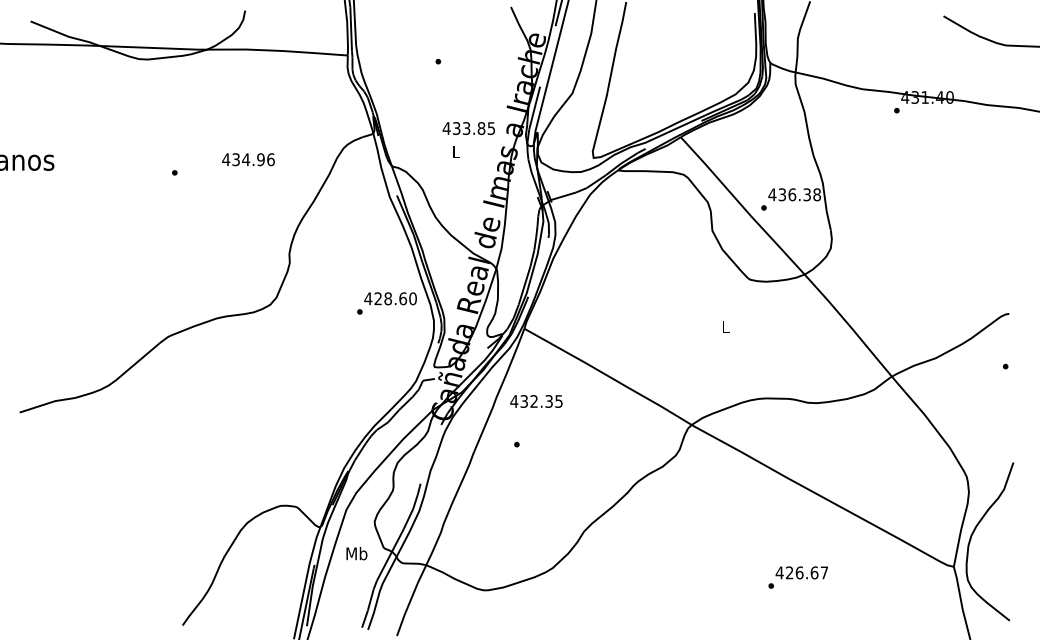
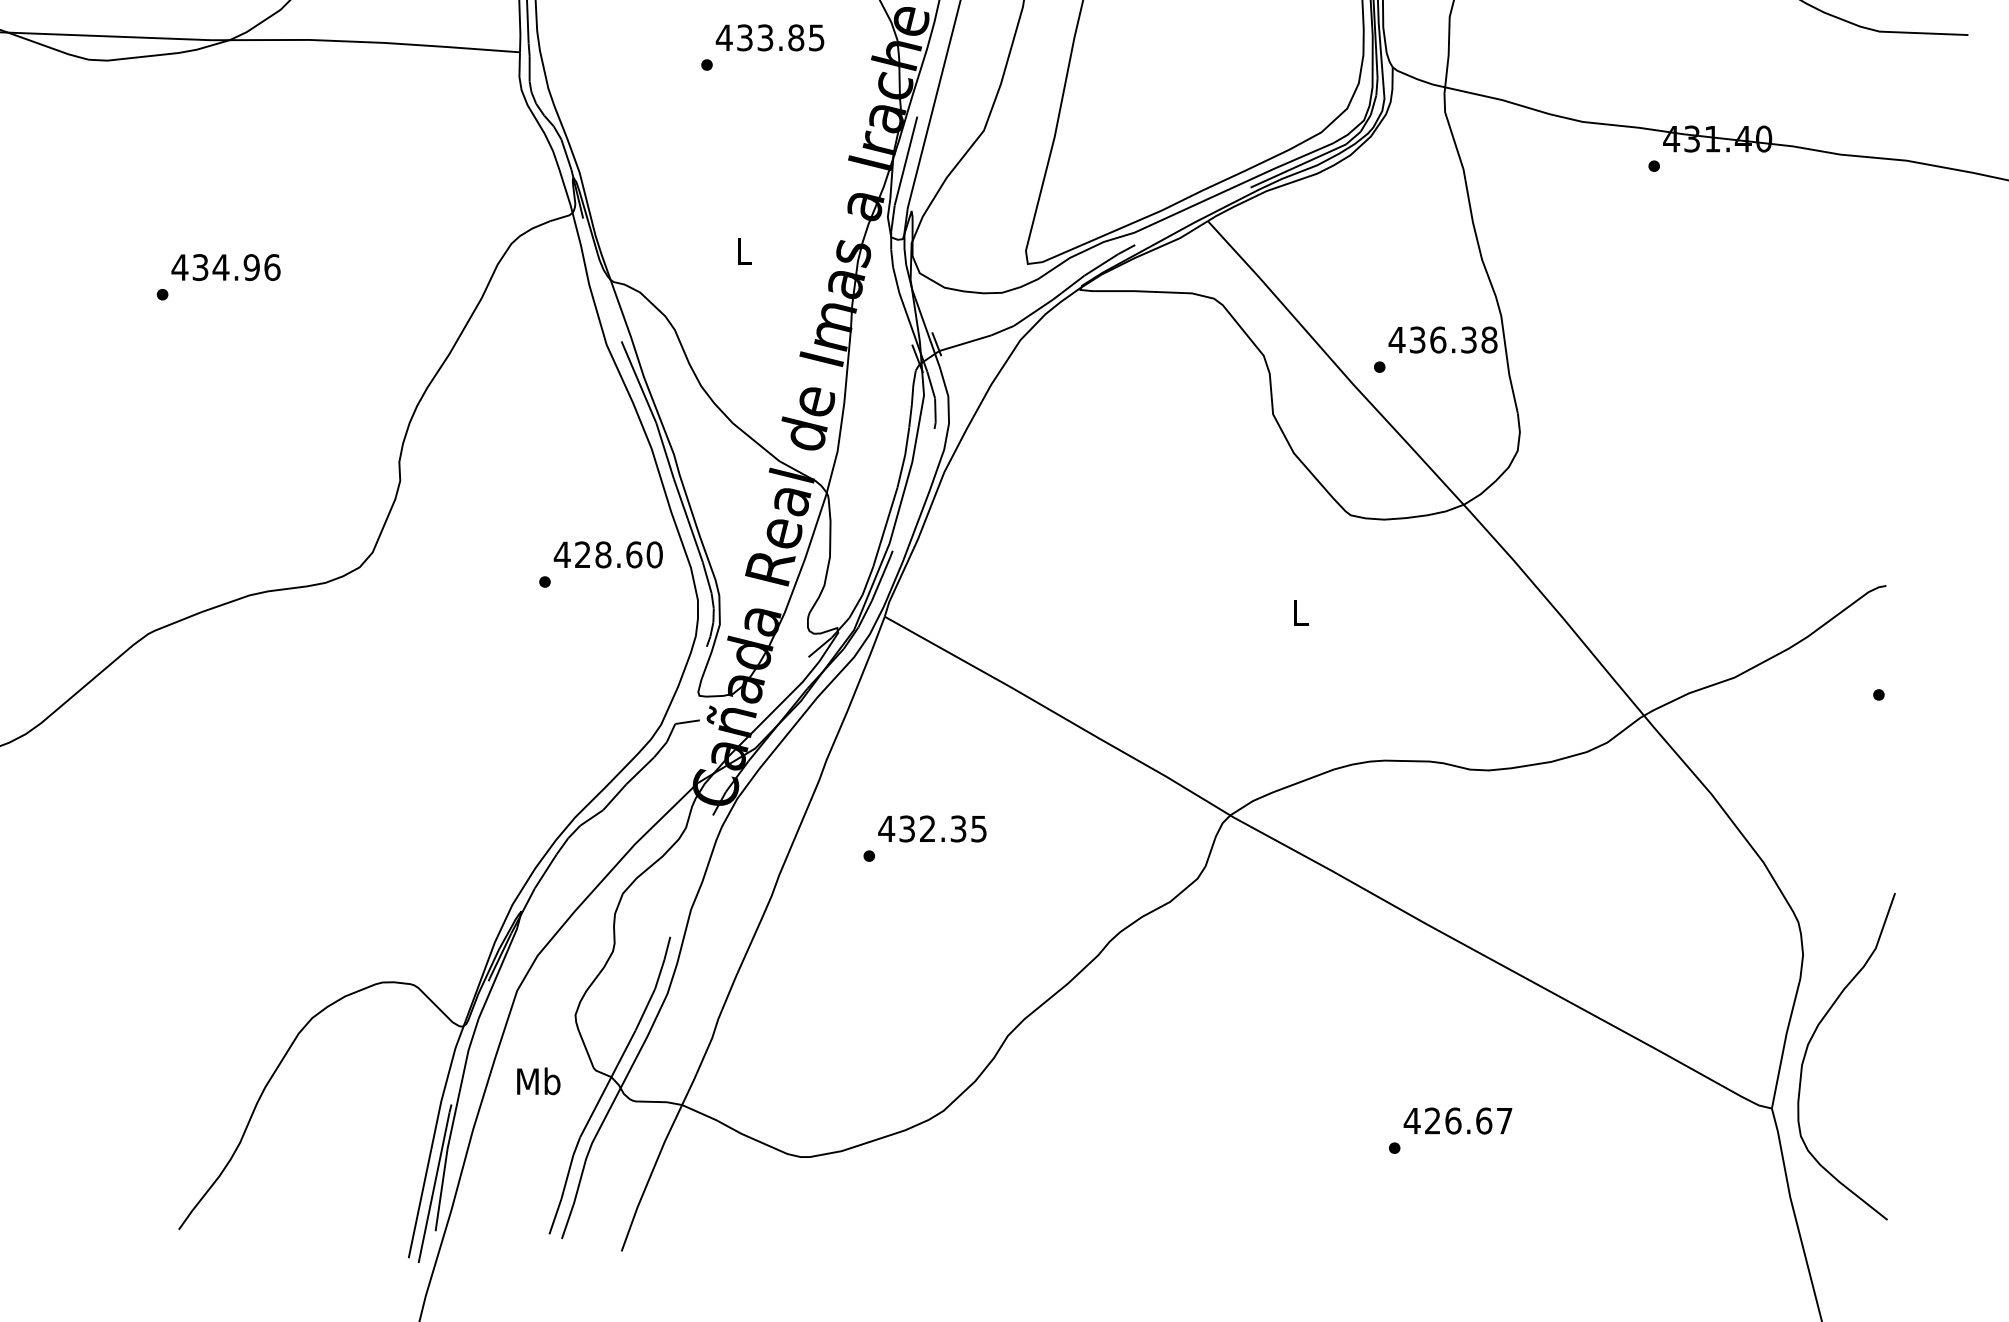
text: (468, 128) -> (769, 37), moved
text: (248, 159) -> (226, 267), moved
text: (536, 401) -> (932, 828), moved

